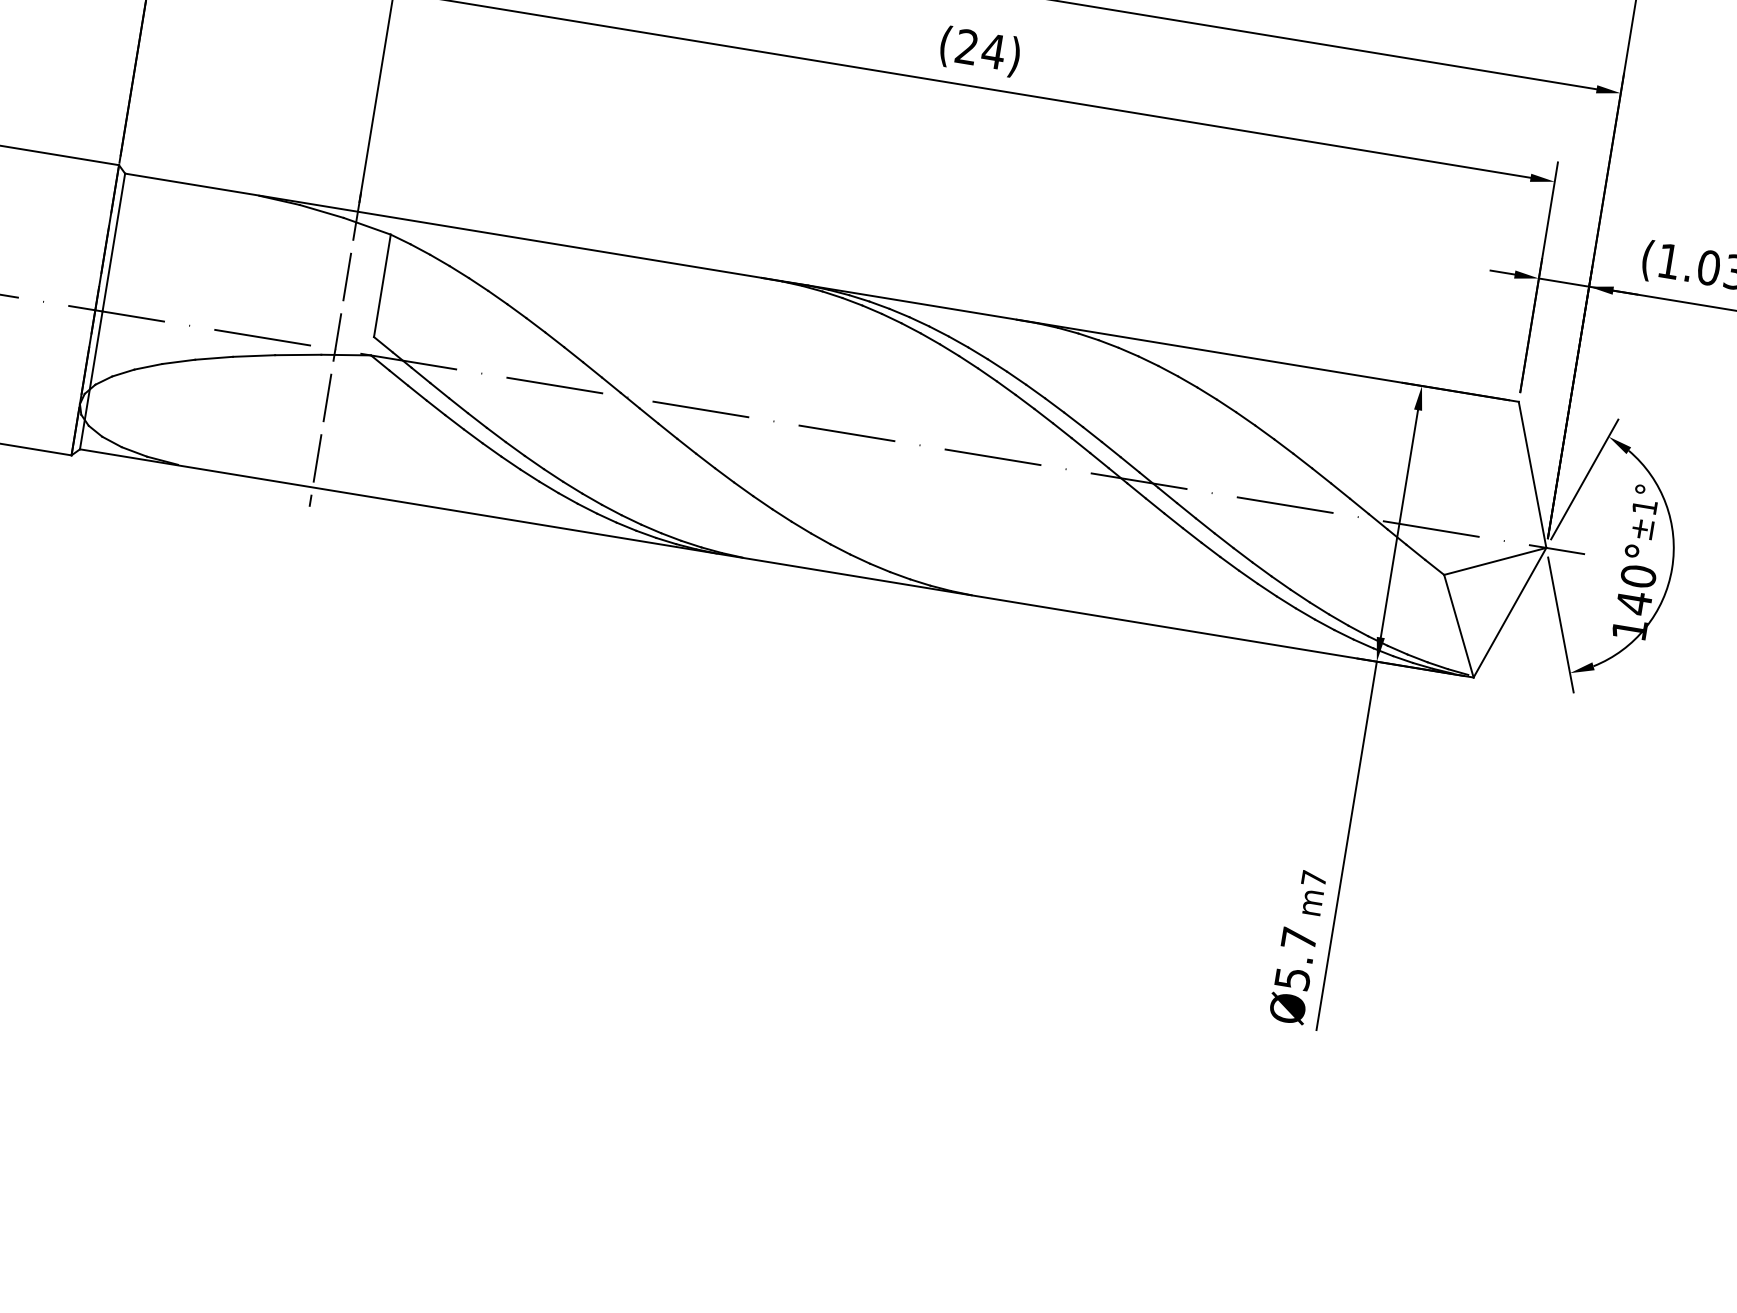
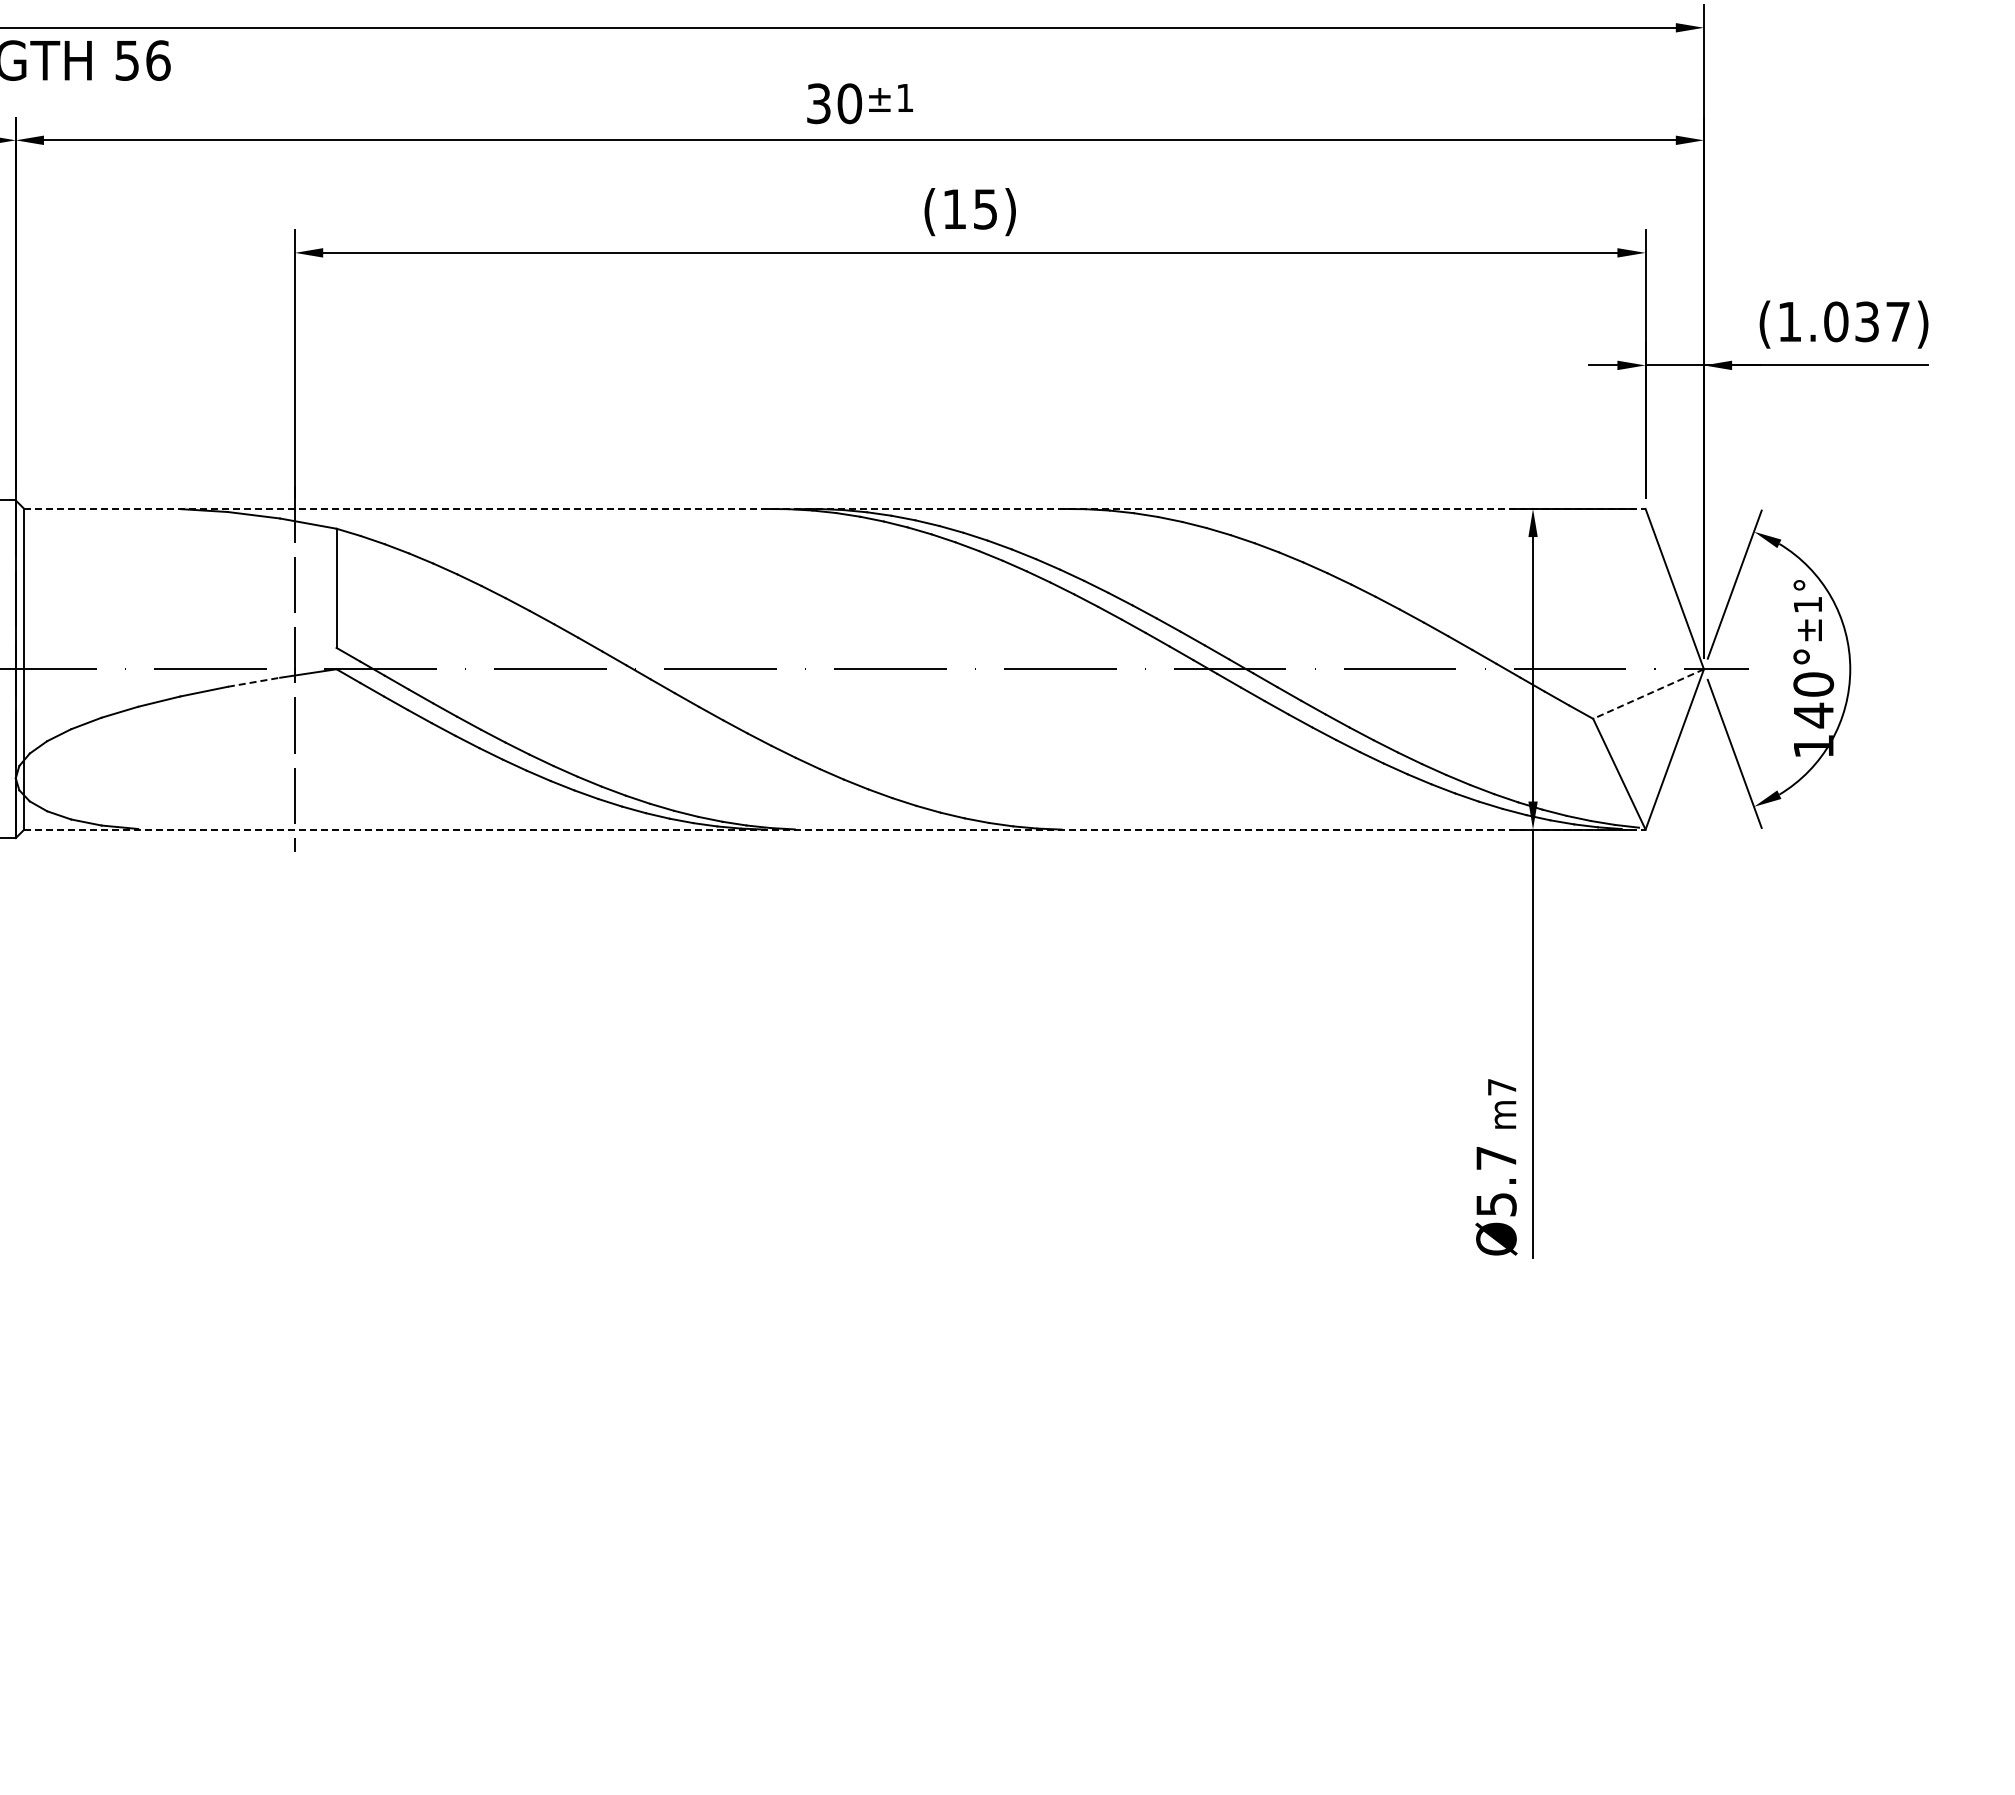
text: (980, 49) -> (970, 209), (24) -> (15)
line: (821, 287) -> (834, 508), solid -> dashed
line: (298, 355) -> (254, 682), solid -> dashed
line: (1495, 561) -> (1648, 694), solid -> dashed
line: (776, 563) -> (834, 829), solid -> dashed

